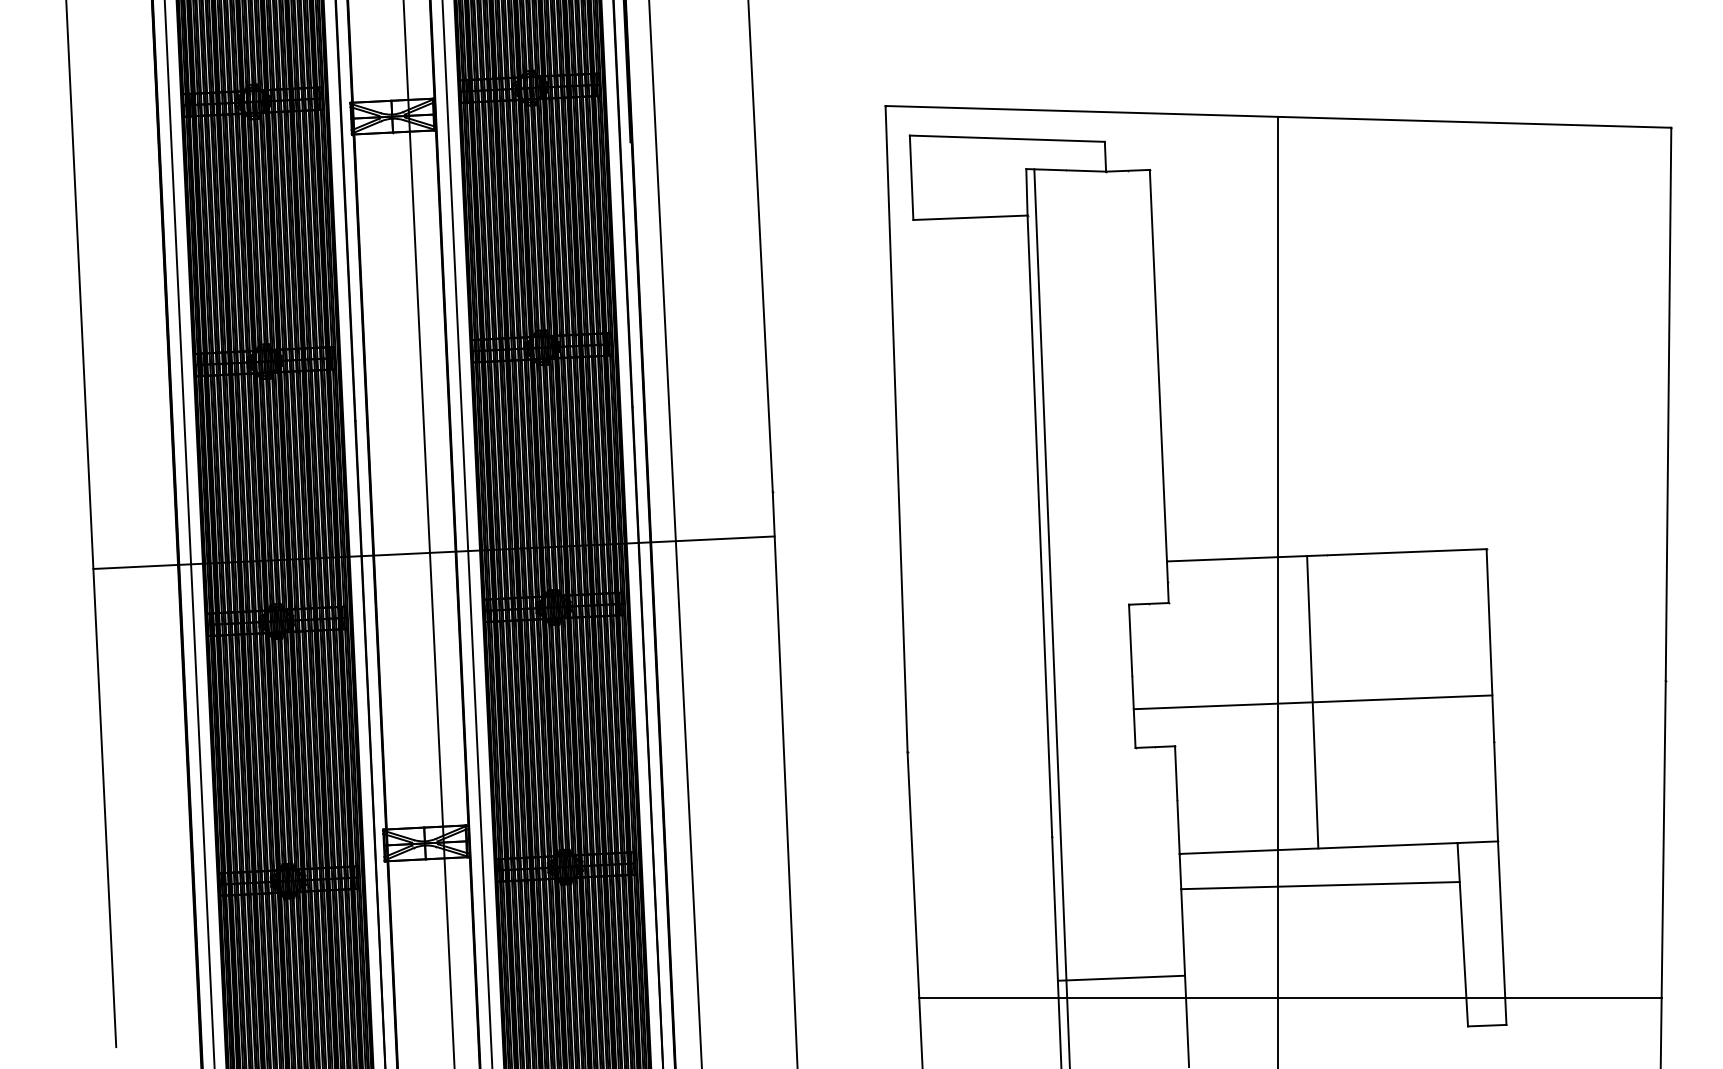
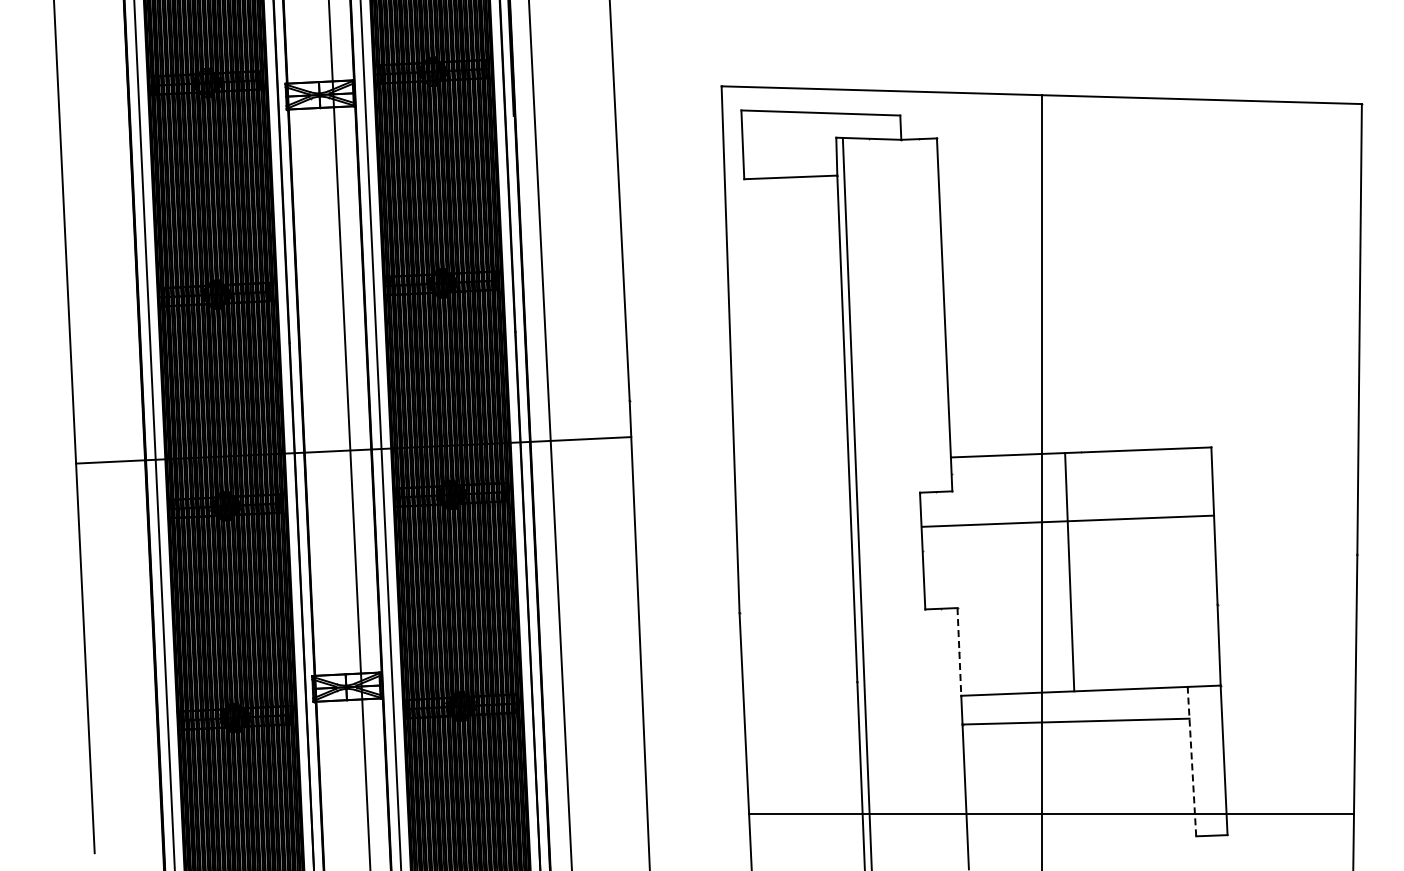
line: (1312, 701) -> (1067, 520), moved
line: (1177, 799) -> (959, 651), solid -> dashed
line: (1462, 934) -> (1191, 761), solid -> dashed
line: (1121, 978) -> (913, 797), removed

